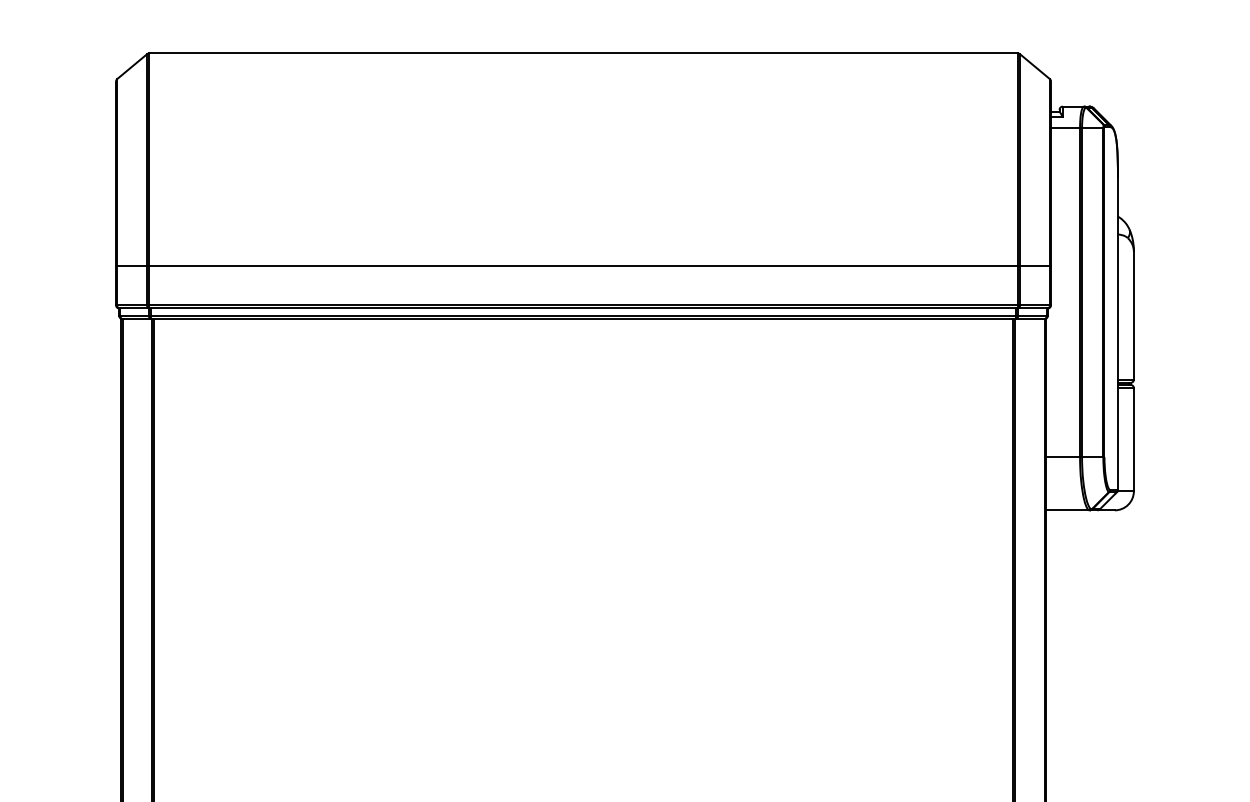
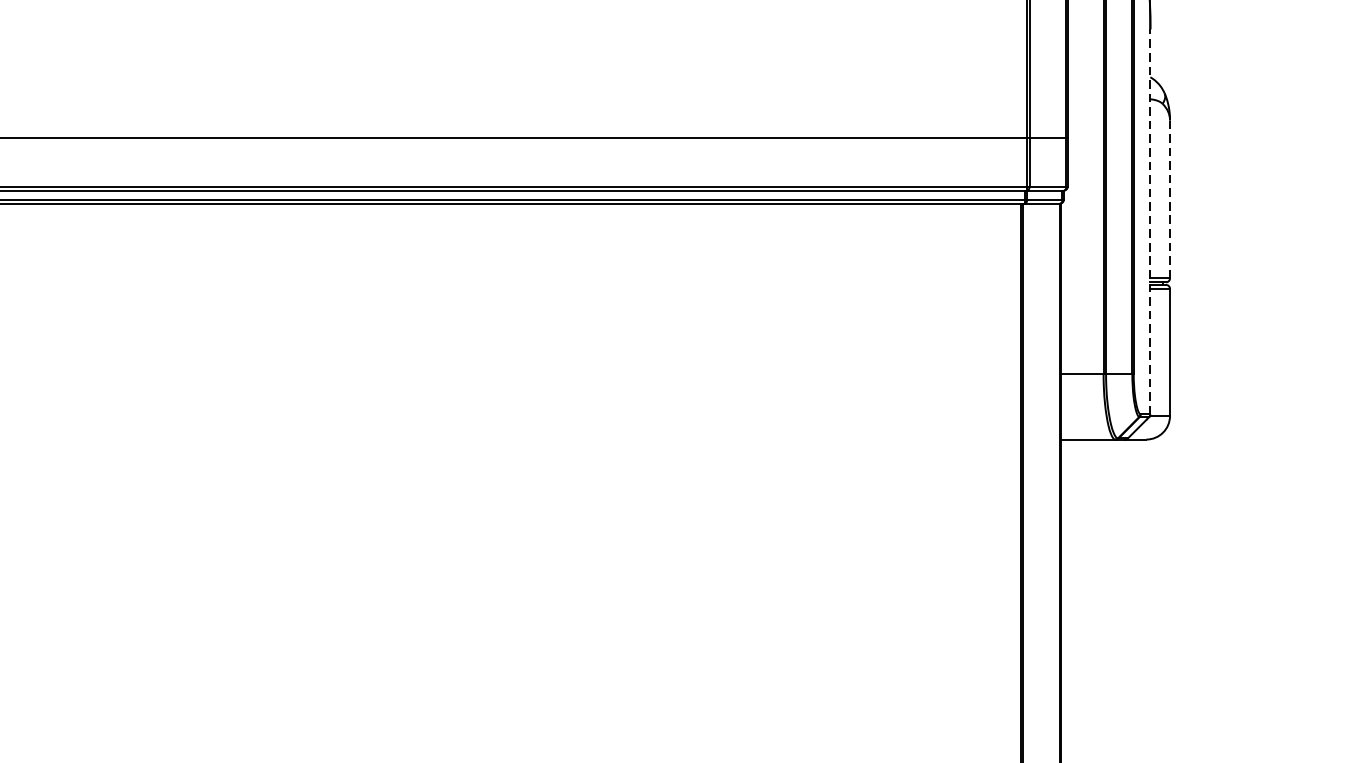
line: (1133, 315) -> (1169, 199), solid -> dashed
line: (1117, 333) -> (1149, 221), solid -> dashed

